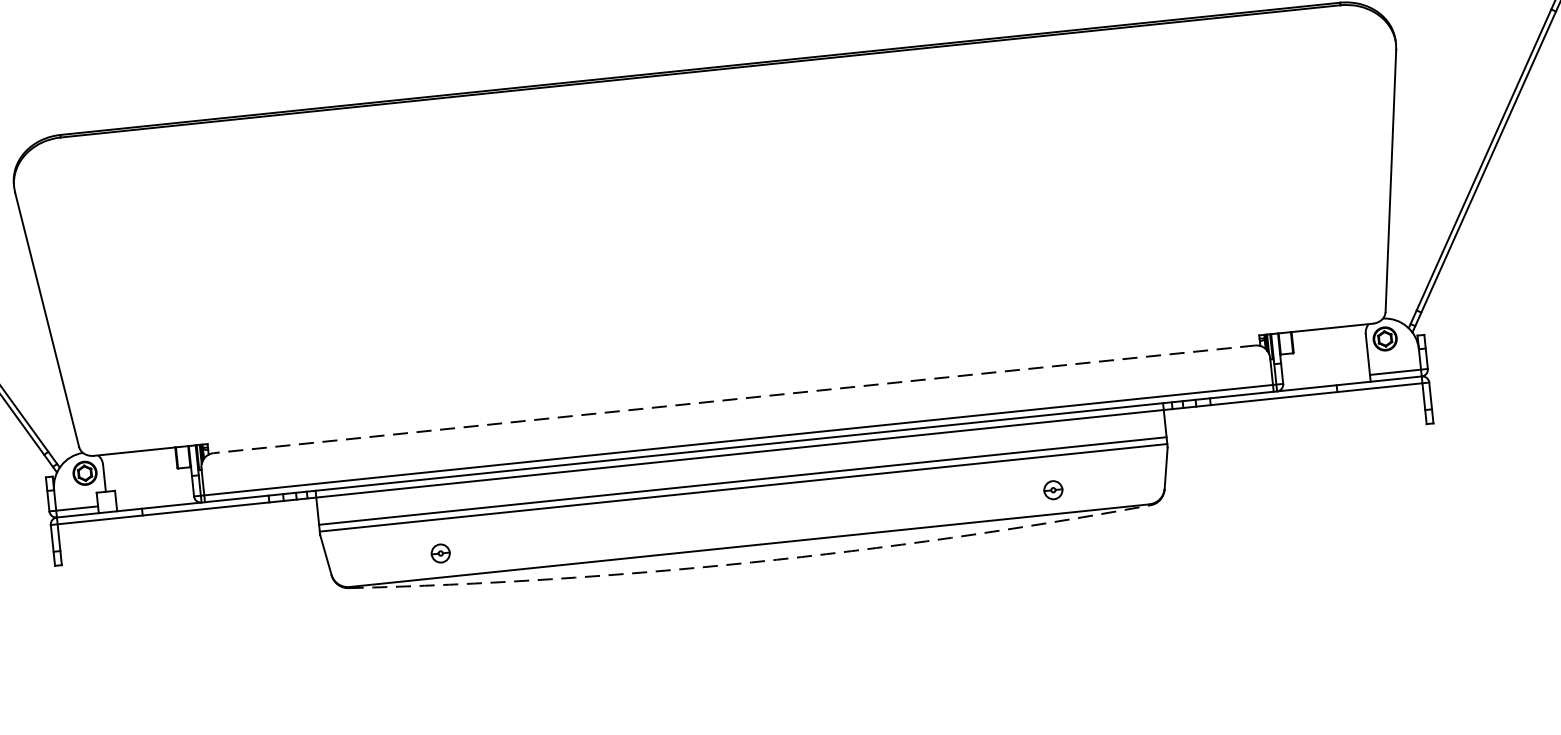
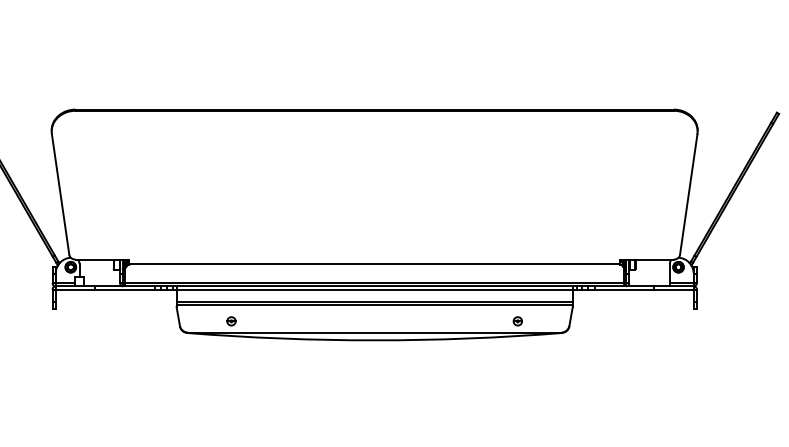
line: (734, 400) -> (374, 264), dashed -> solid
arc: (750, 562) -> (374, 340), dashed -> solid

